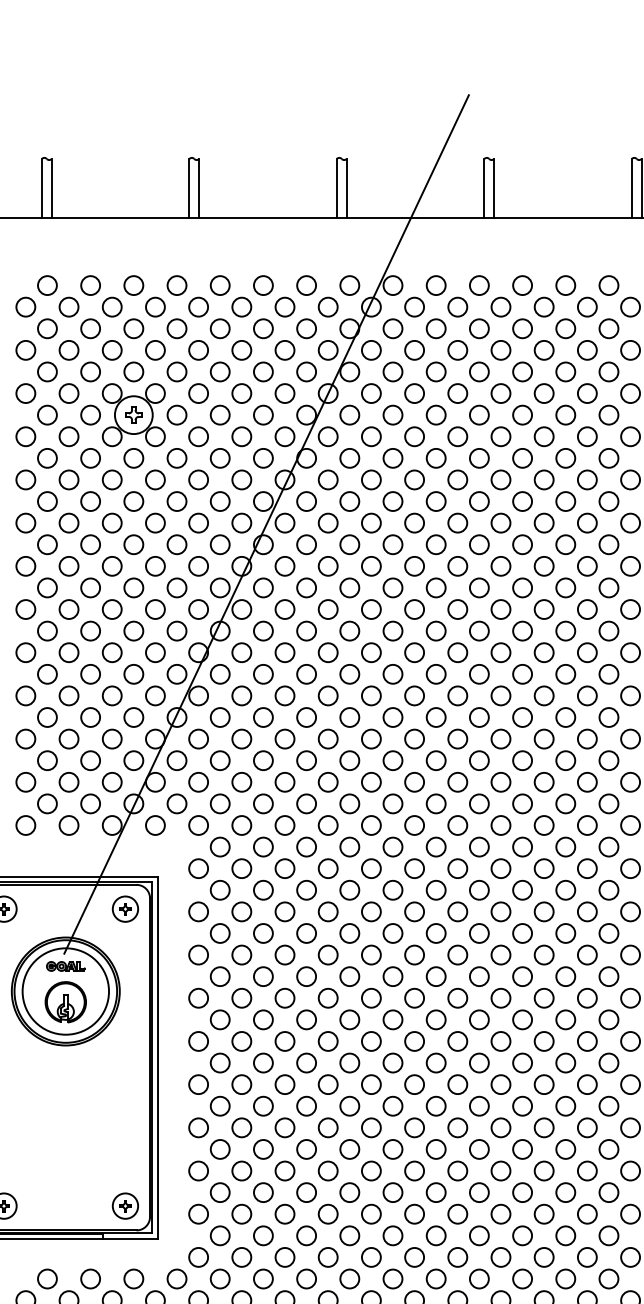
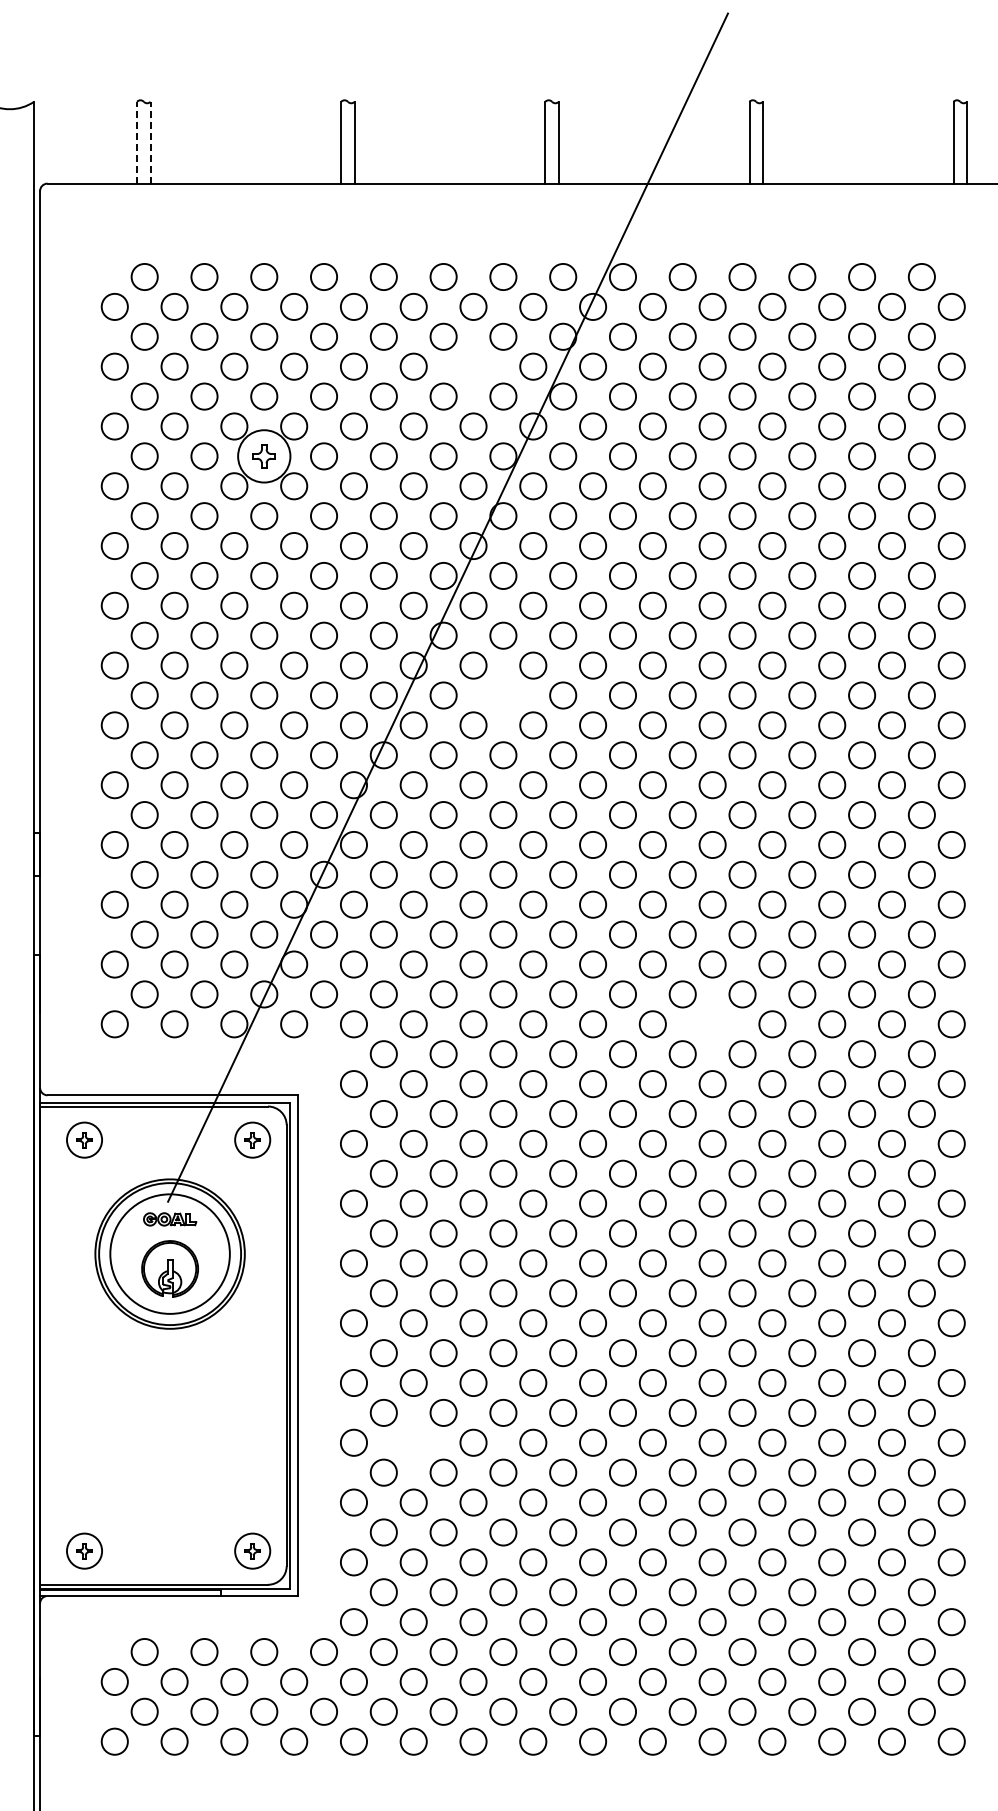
line: (42, 188) -> (137, 142), solid -> dashed
line: (51, 188) -> (150, 142), solid -> dashed
circle: (285, 350) -> (473, 366), removed
circle: (306, 587) -> (503, 695), removed
circle: (457, 825) -> (712, 1024), removed
circle: (241, 1127) -> (413, 1442), removed

